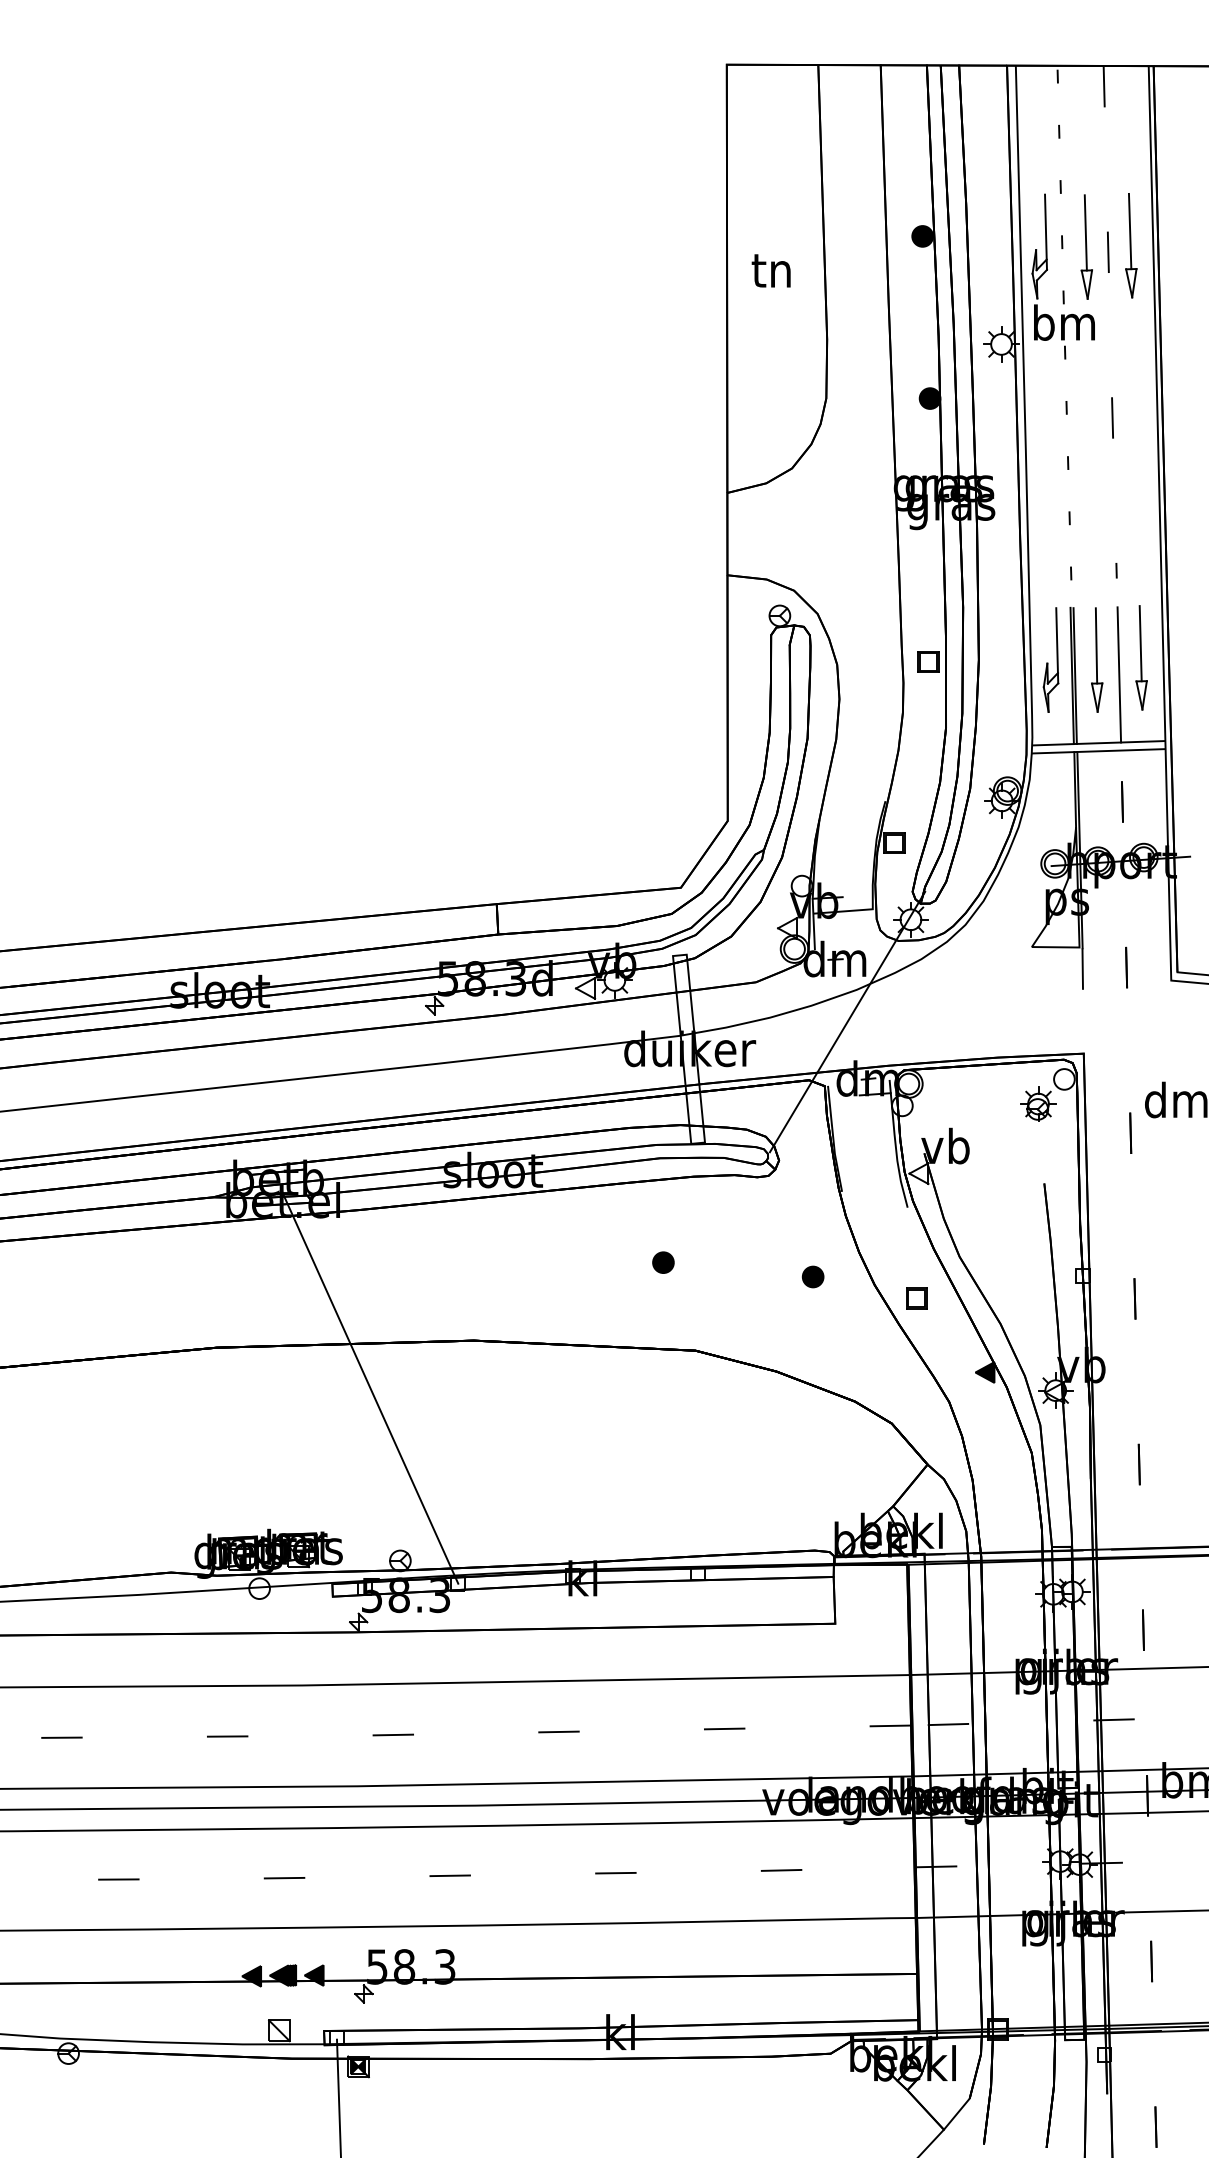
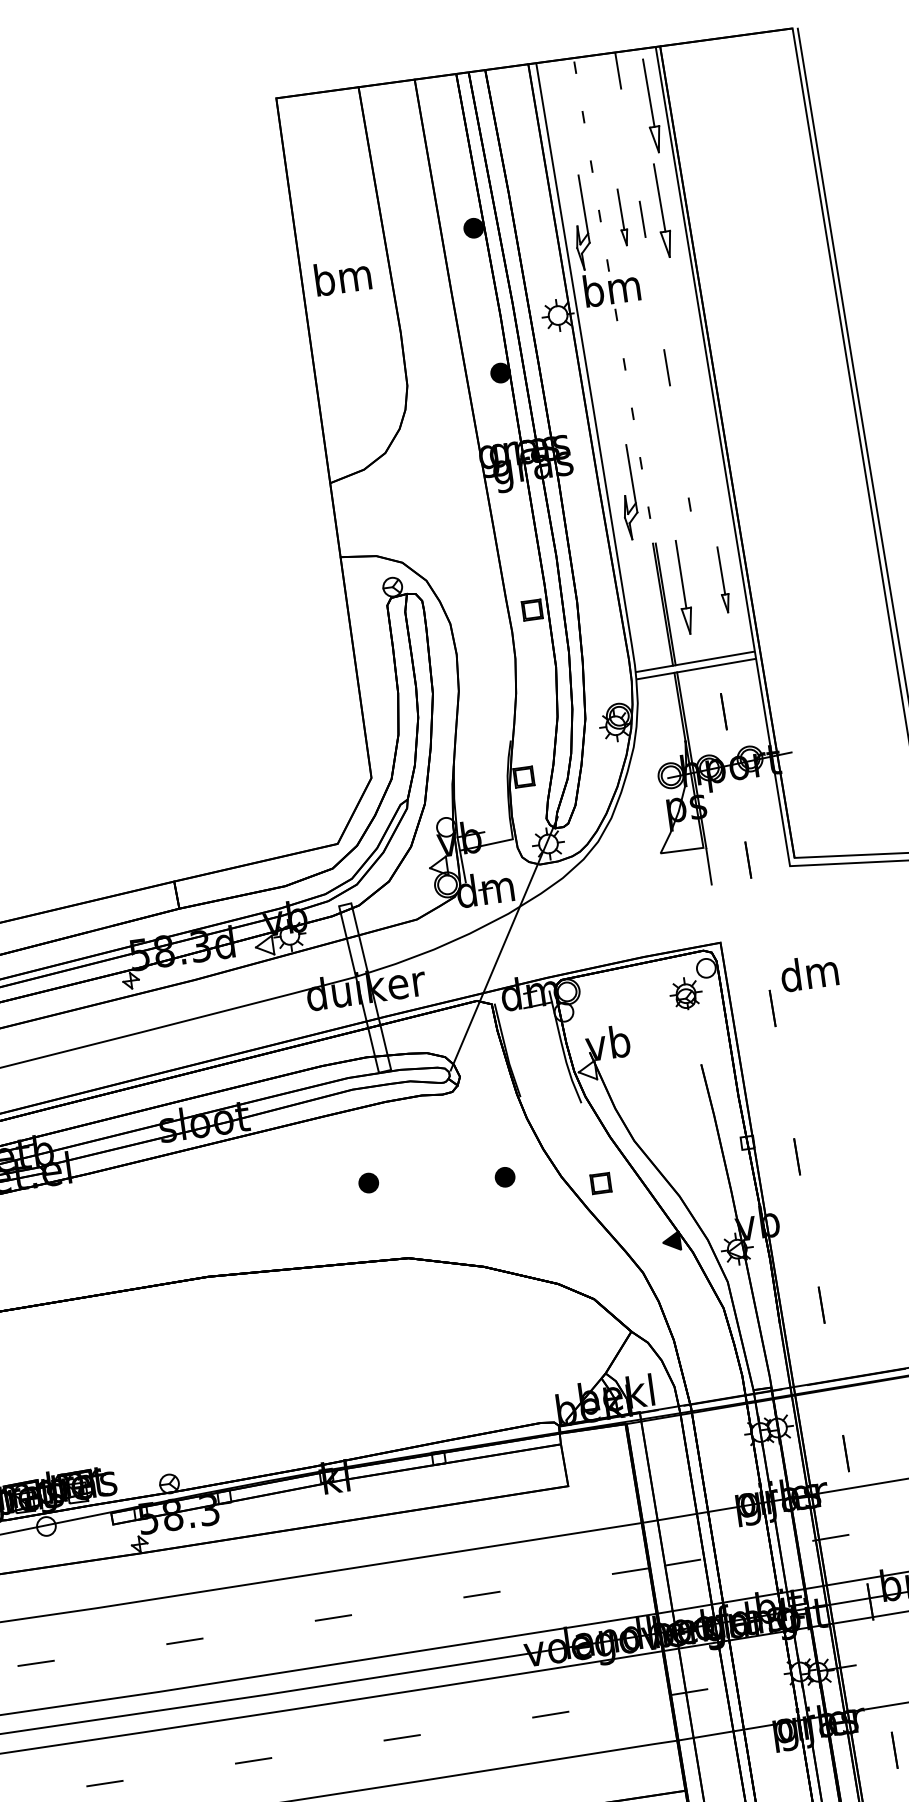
part: (1135, 129) -> (651, 105), added
part: (1086, 246) -> (622, 216), size x0.6
text: (772, 269) -> (342, 276), tn -> bm
part: (1141, 657) -> (723, 579), size x0.7
part: (1050, 659) -> (627, 491), moved
line: (1119, 674) -> (705, 597), removed
line: (370, 1387) -> (121, 1331), removed

